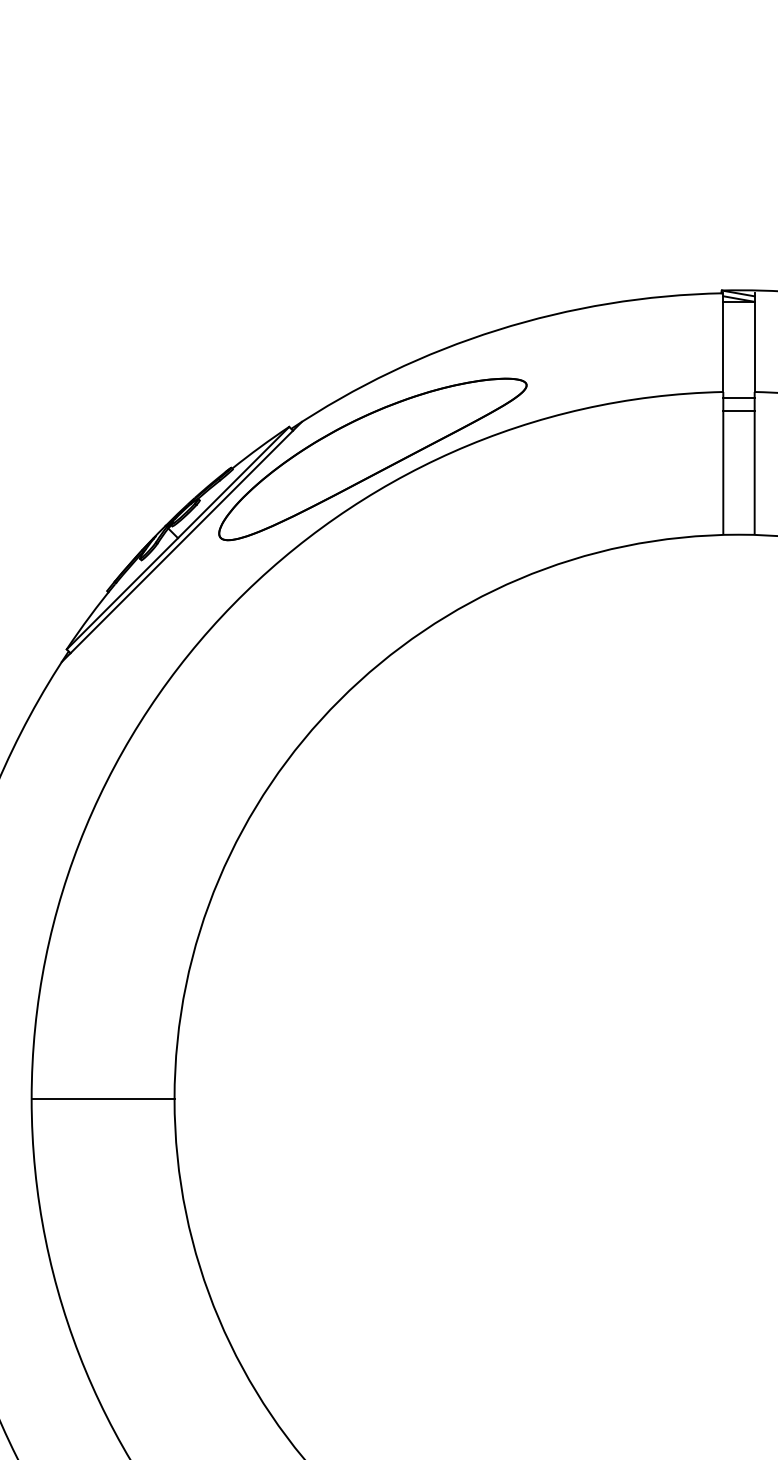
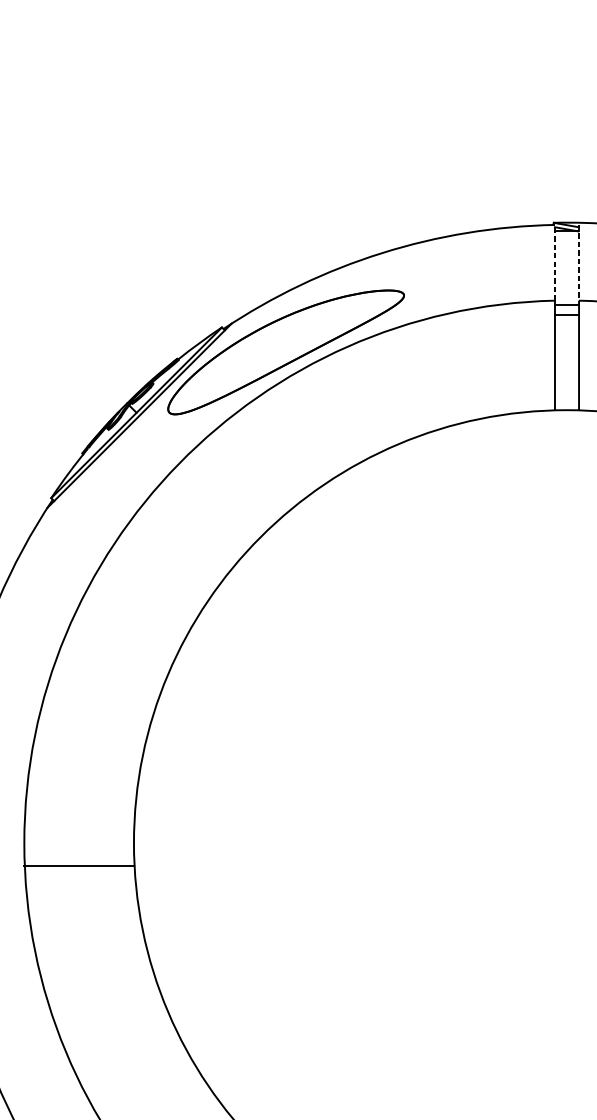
line: (723, 342) -> (555, 262), solid -> dashed
line: (754, 343) -> (578, 263), solid -> dashed
line: (102, 1099) -> (78, 866), moved

